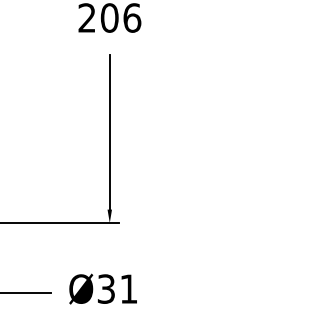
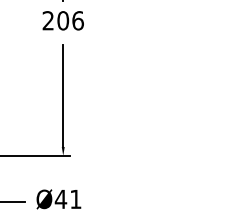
text: (105, 289) -> (60, 199), Ø31 -> Ø41

